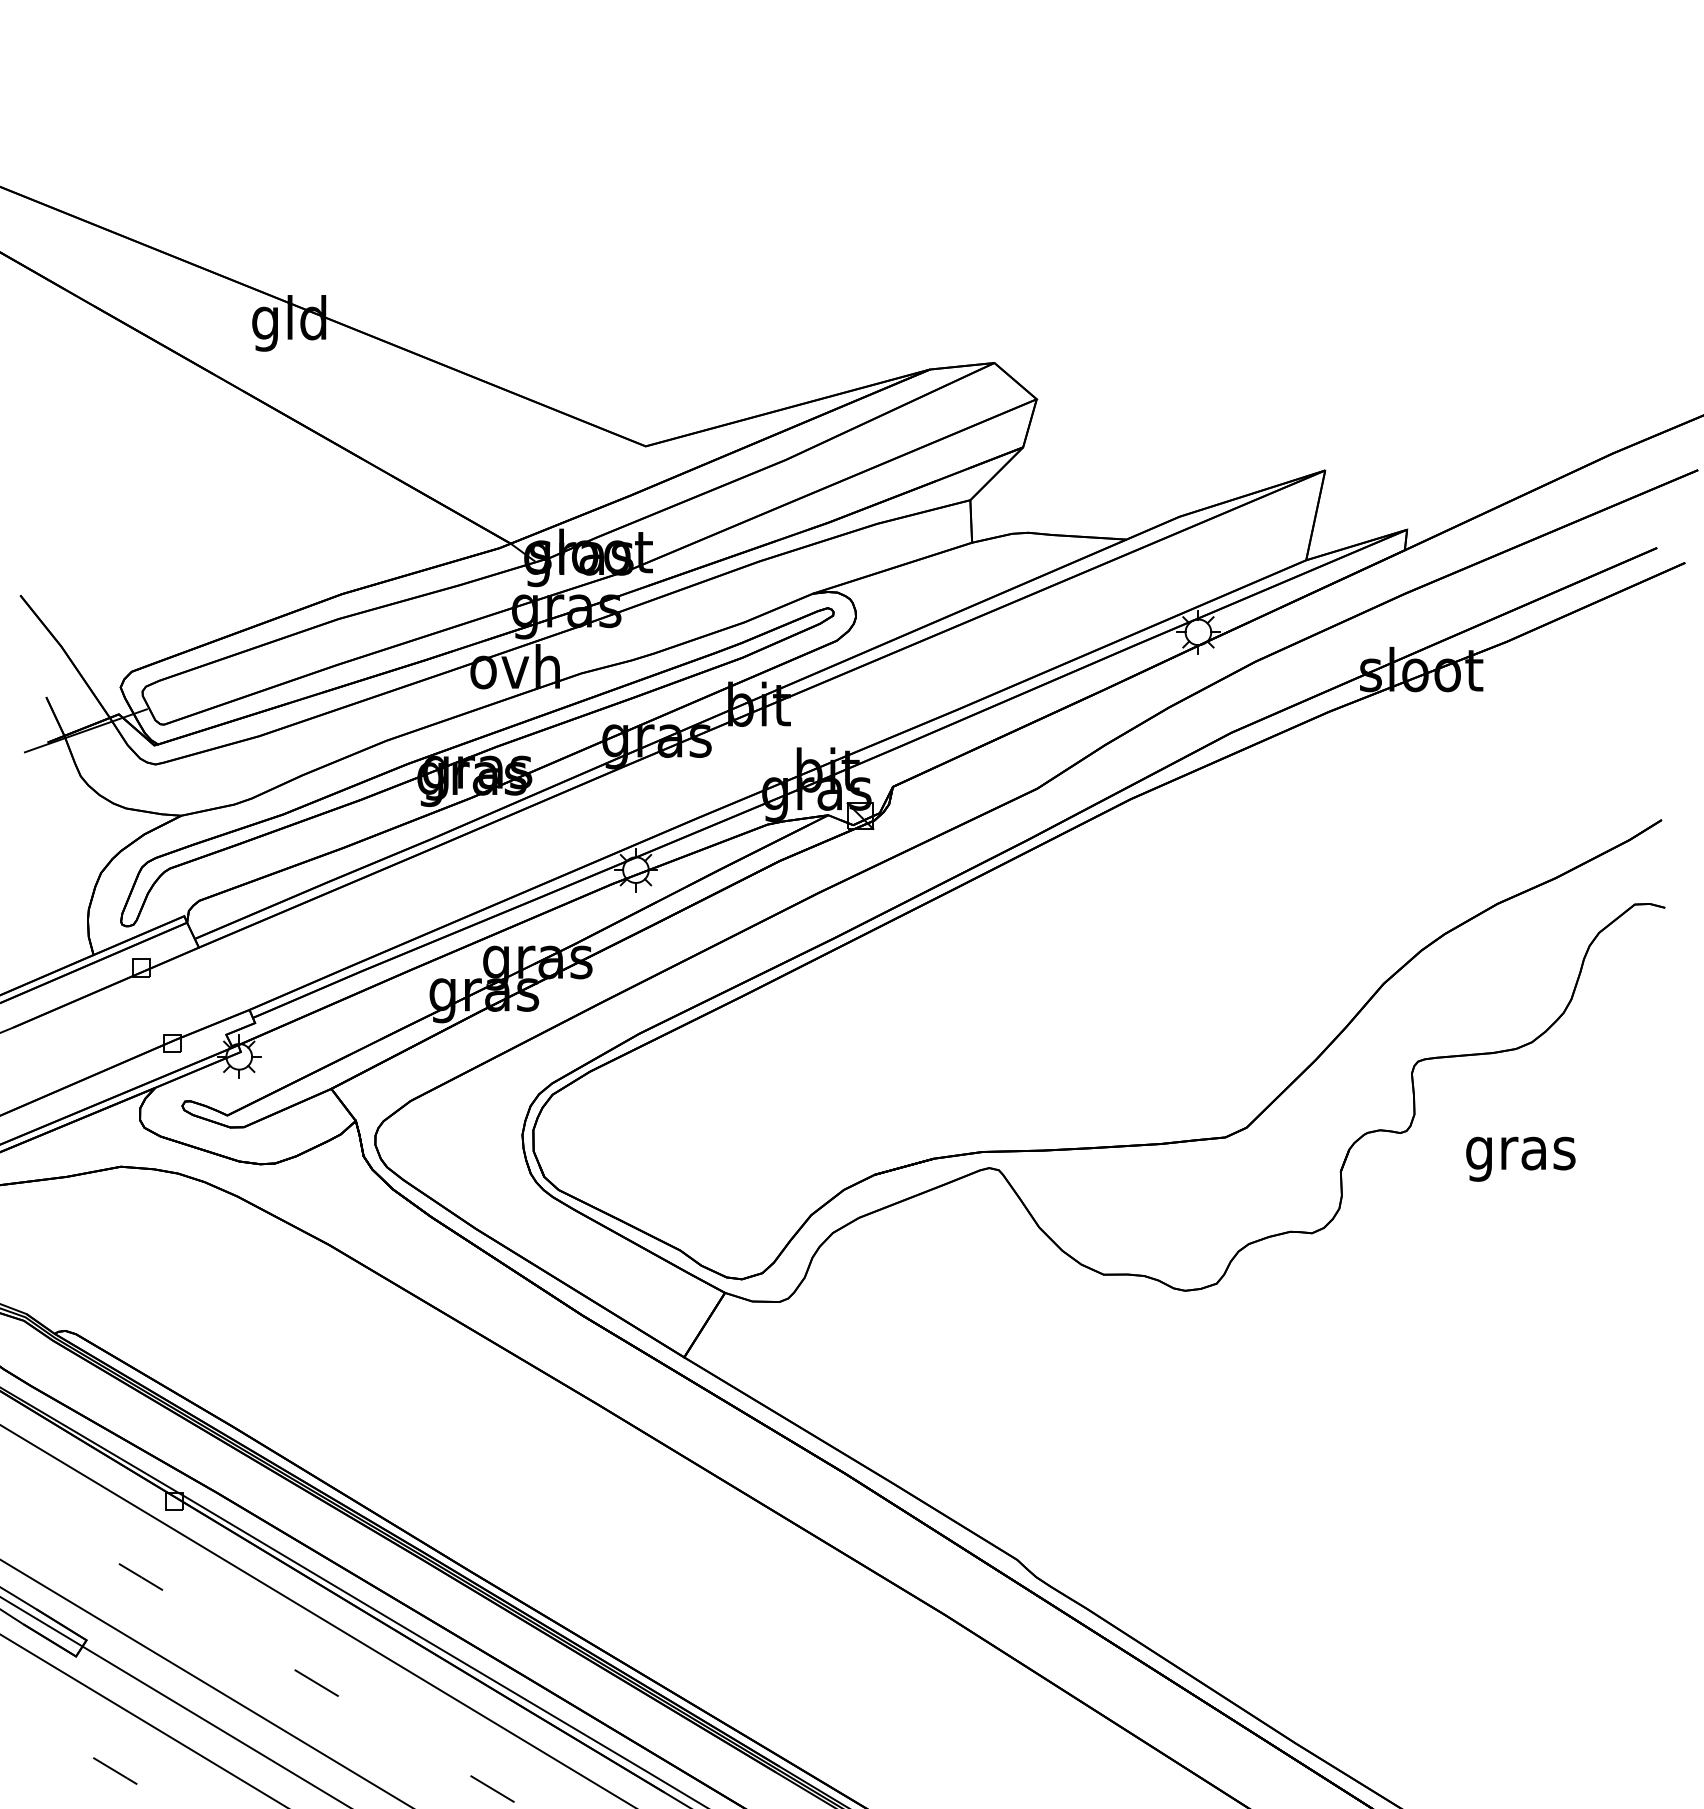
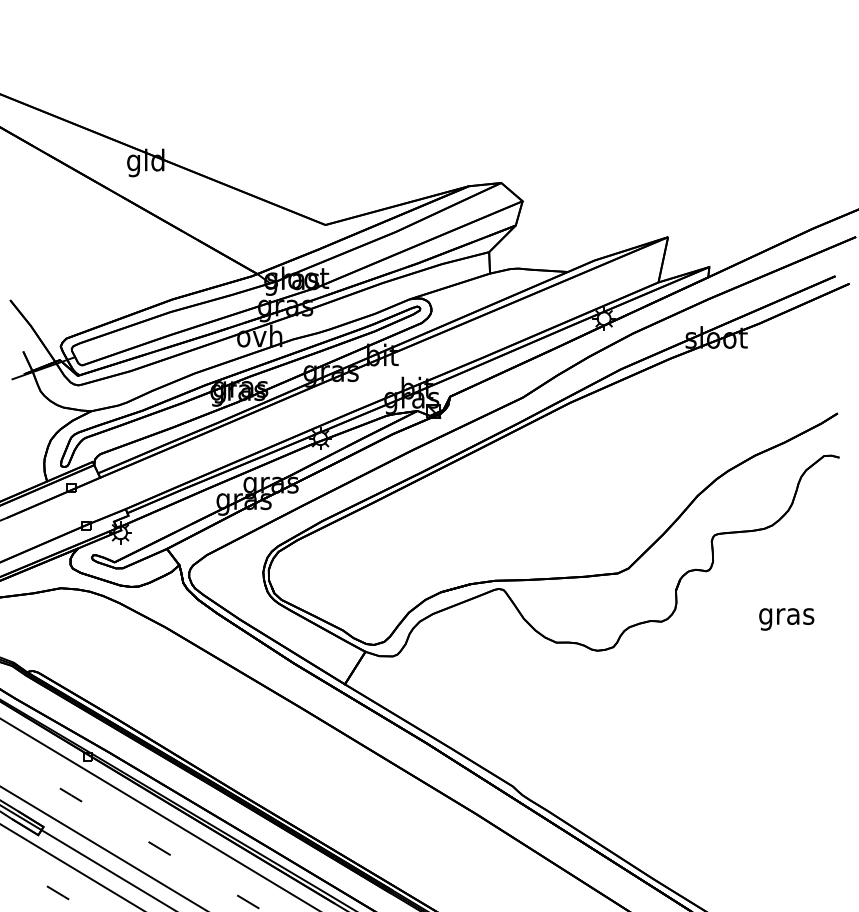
text: (1520, 1159) -> (786, 619), moved

